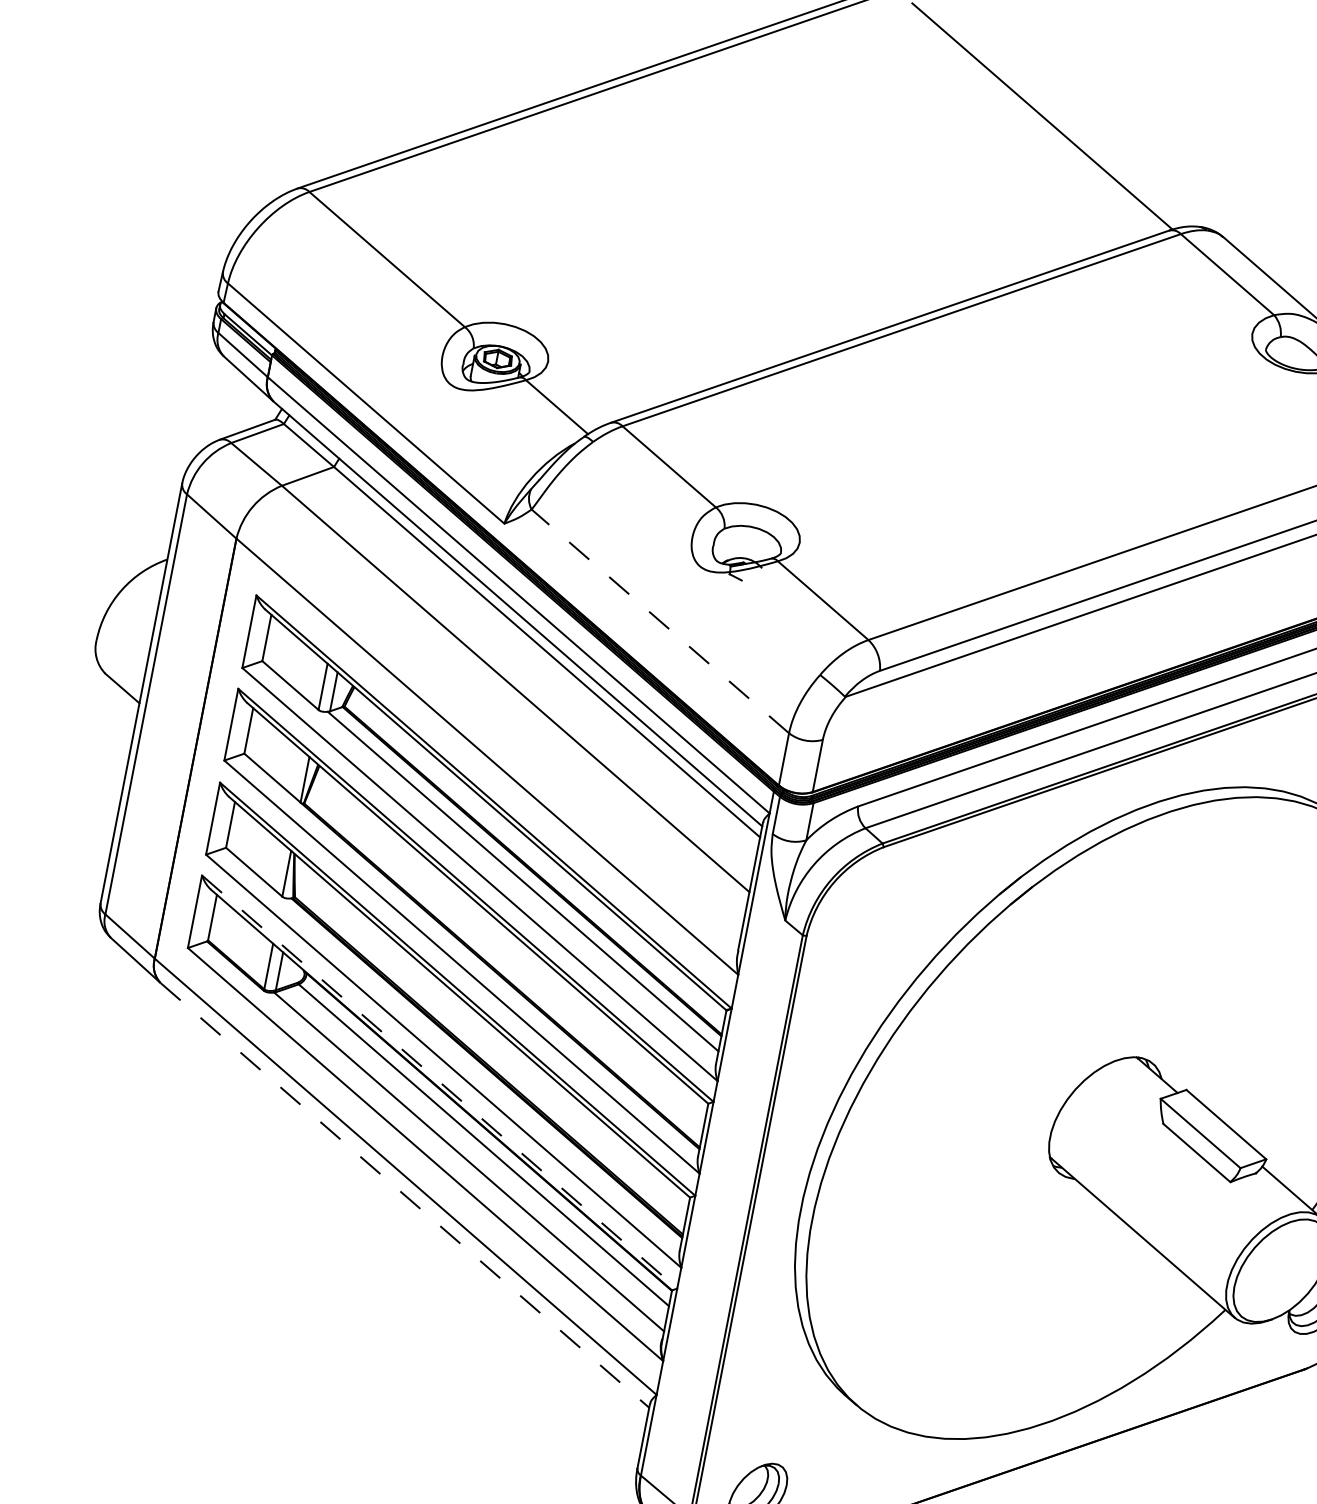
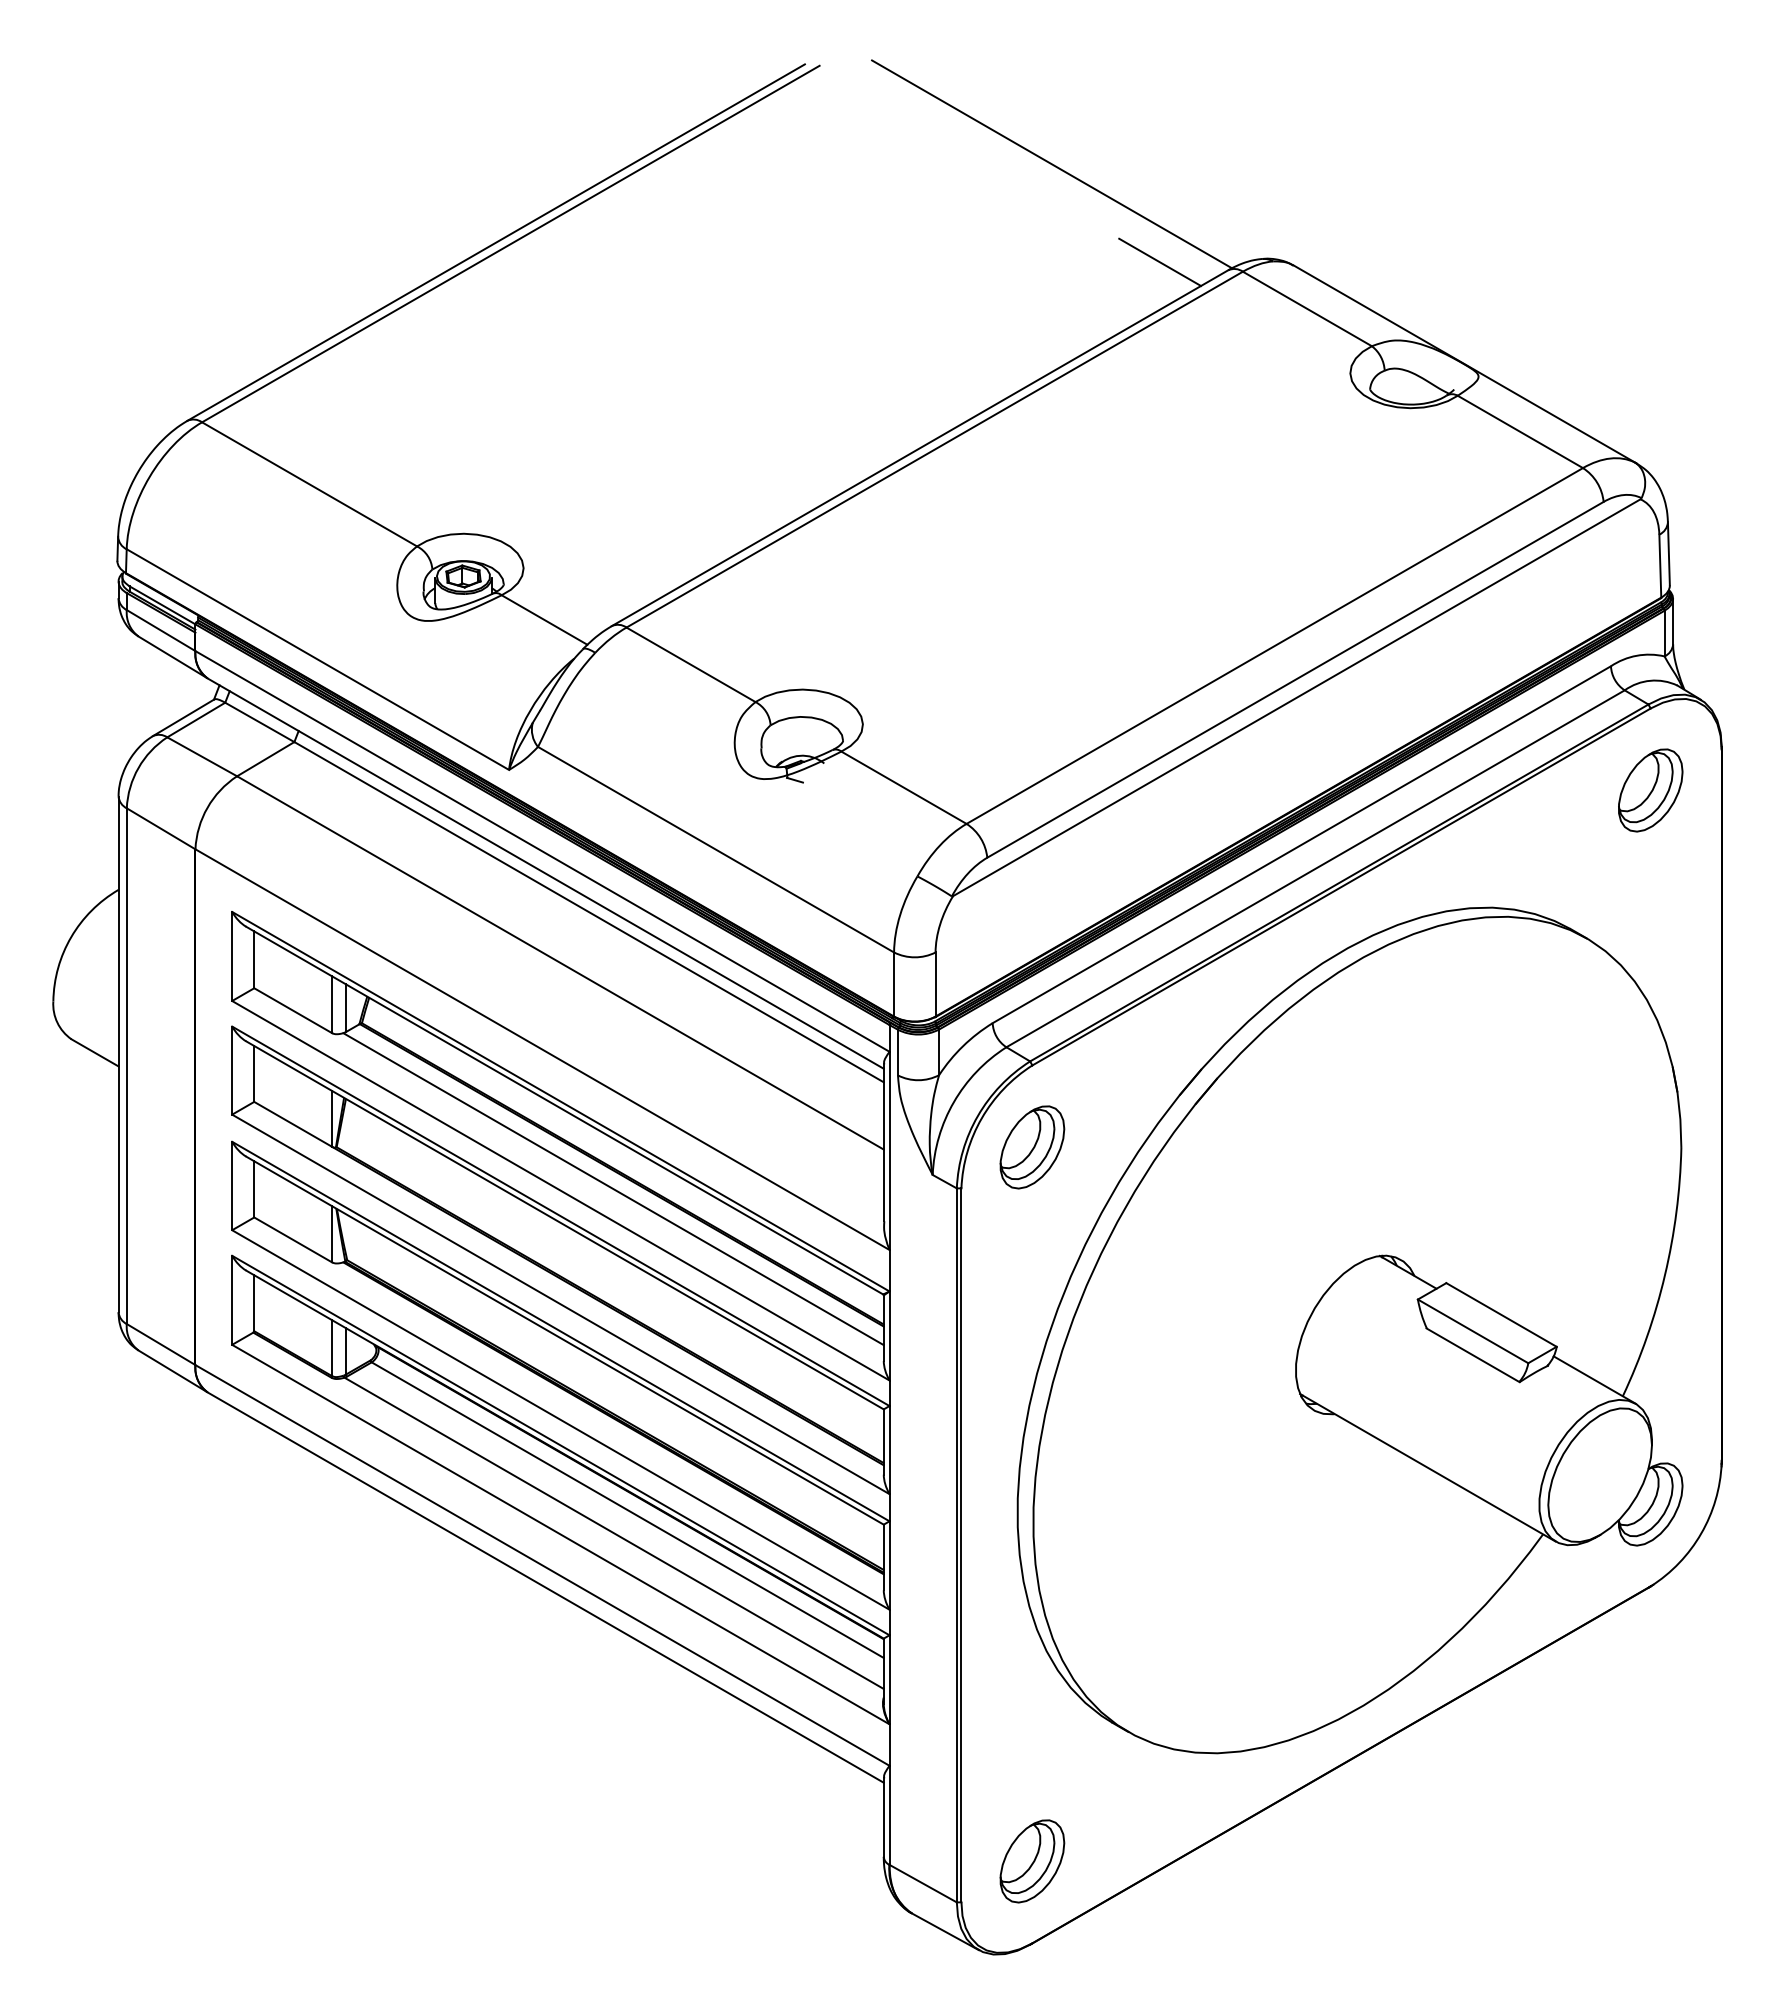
line: (1115, 213) -> (1160, 262), added
line: (660, 621) -> (716, 849), dashed -> solid
part: (870, 914) -> (1032, 1147), added
line: (439, 1081) -> (560, 1445), dashed -> solid
line: (405, 1195) -> (546, 1587), dashed -> solid

